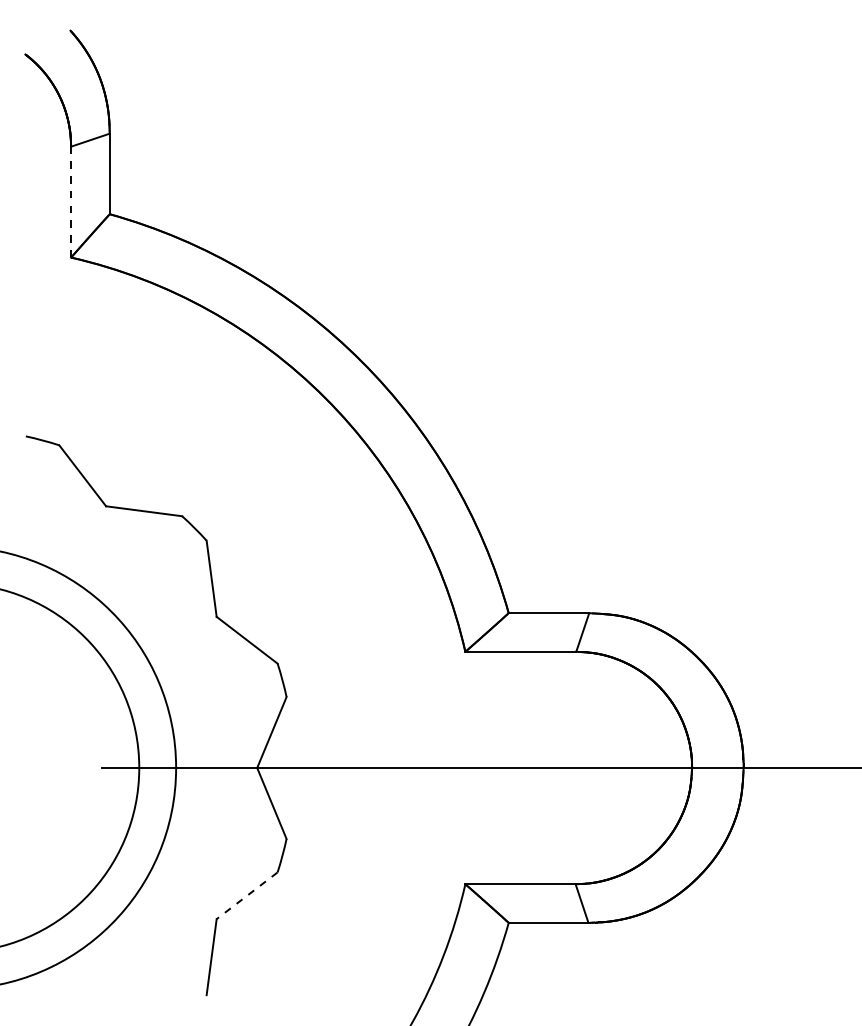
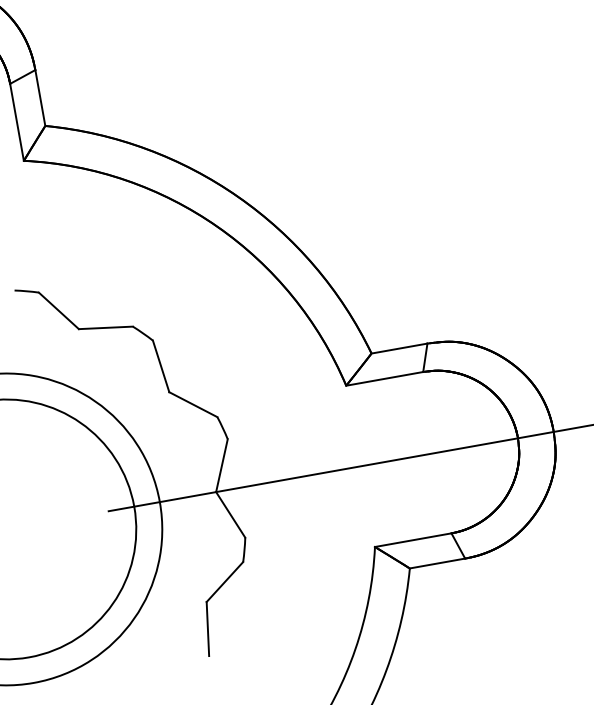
line: (71, 202) -> (17, 122), dashed -> solid
line: (246, 896) -> (224, 582), dashed -> solid

